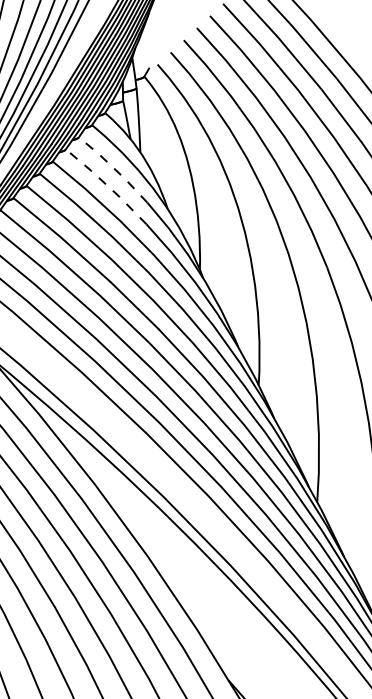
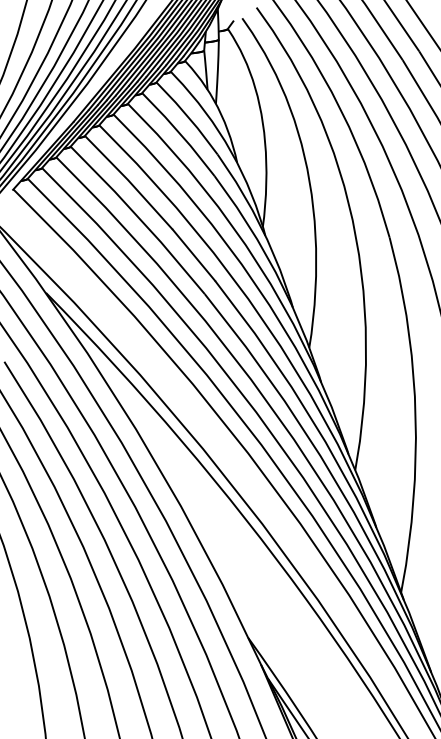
line: (114, 168) -> (188, 117), dashed -> solid
line: (107, 185) -> (179, 133), dashed -> solid

